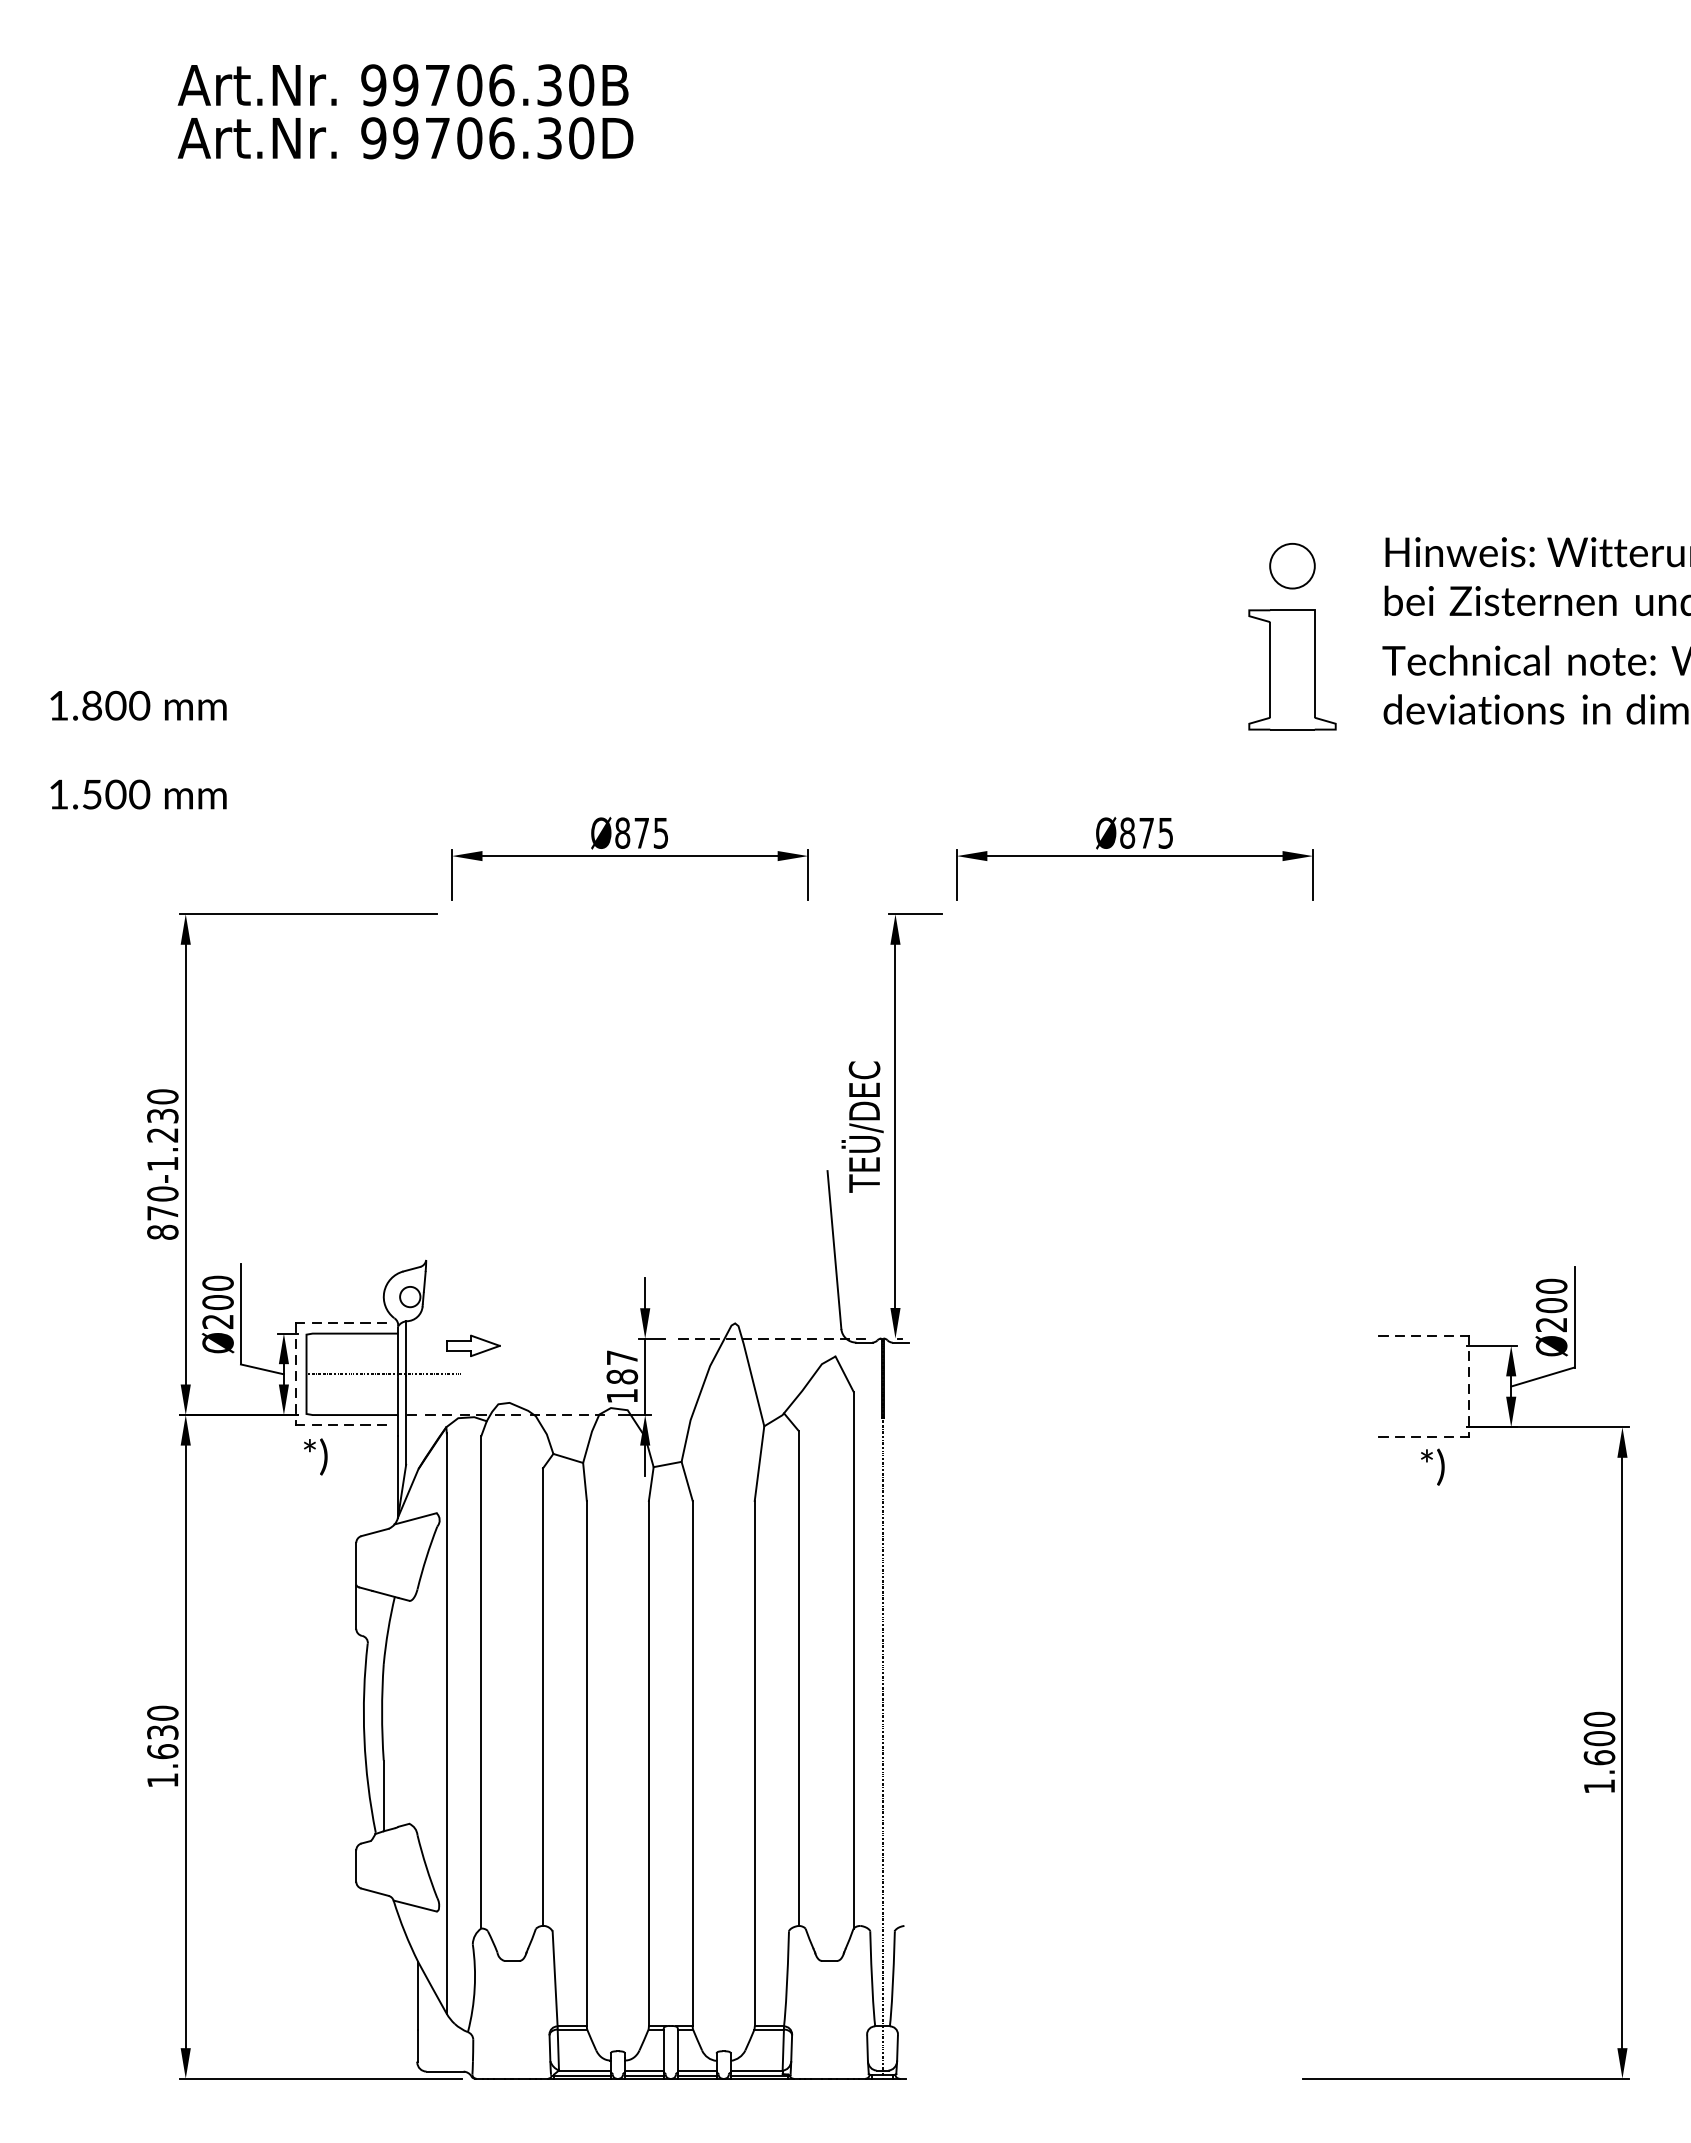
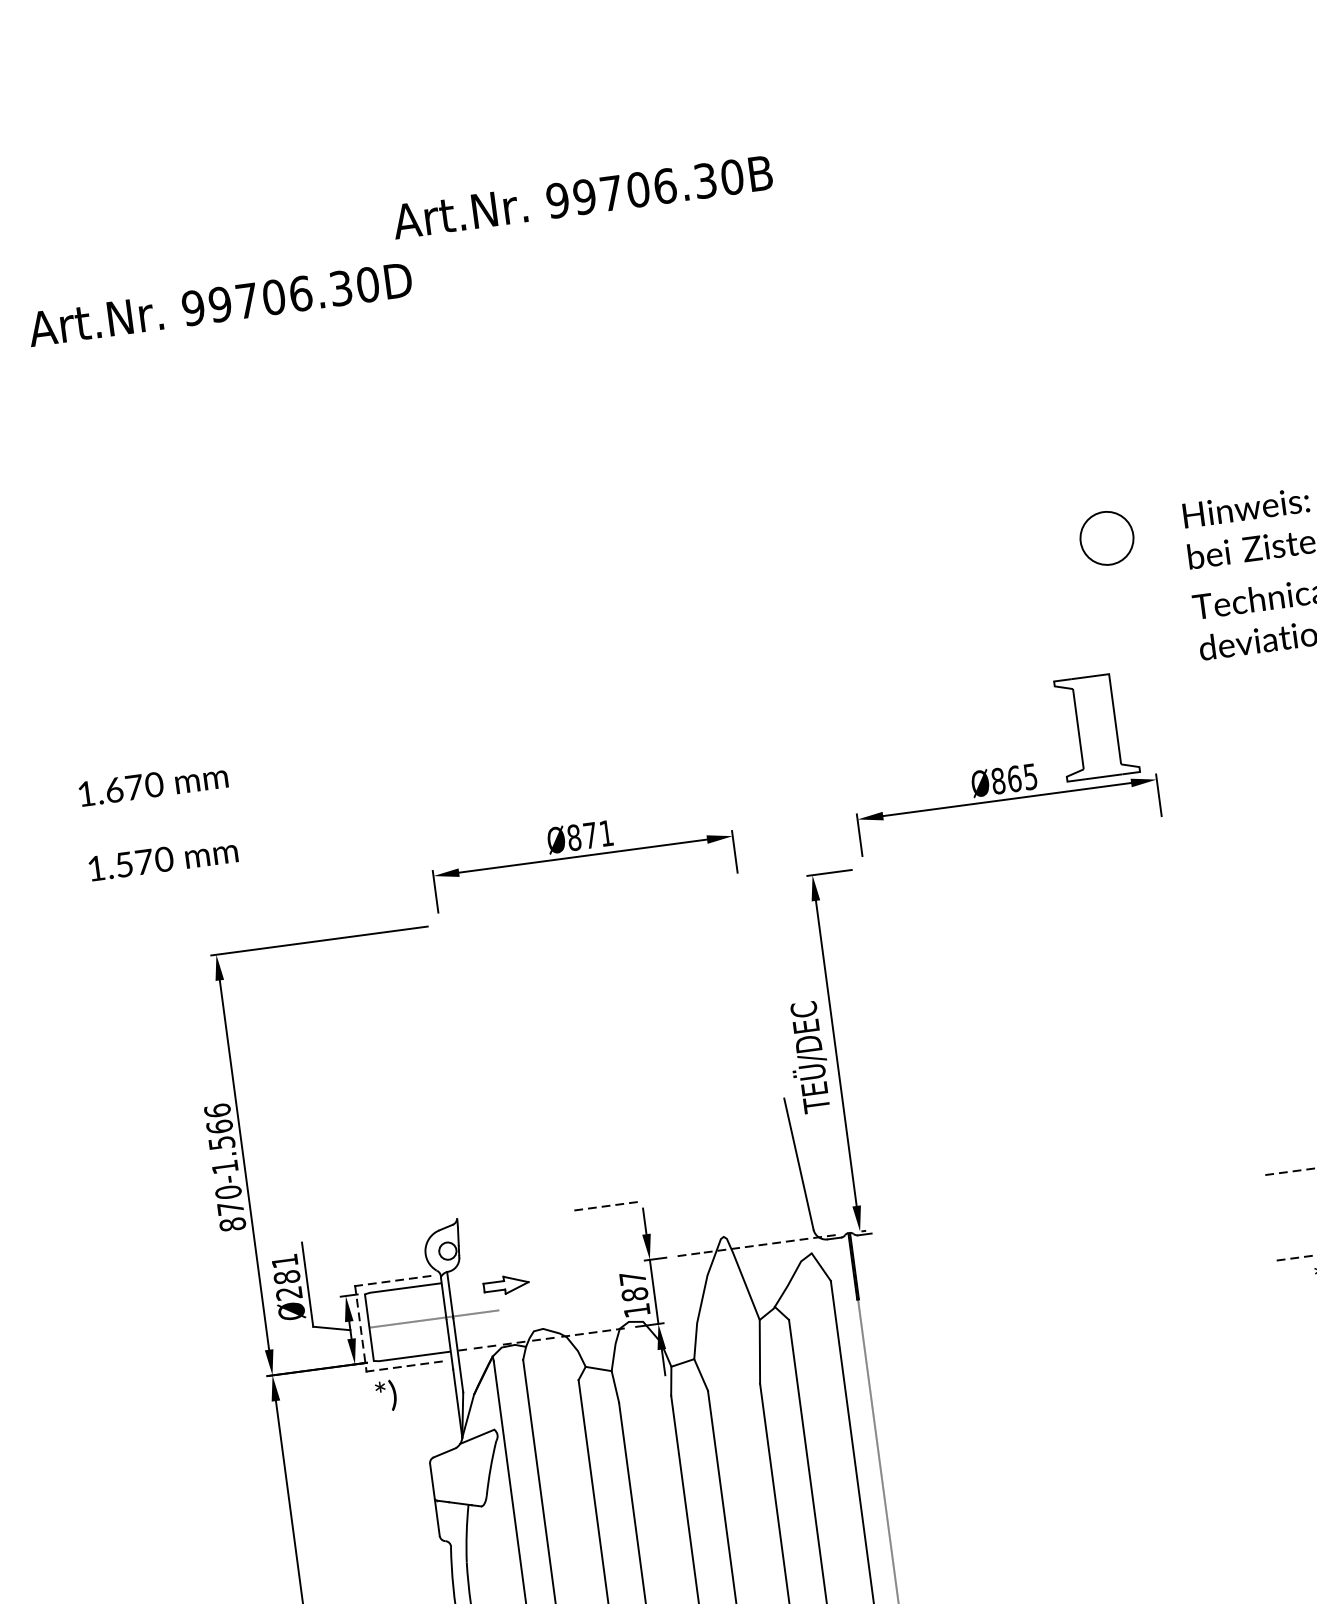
text: (402, 85) -> (581, 197), moved
text: (405, 138) -> (220, 304), moved
circle: (1292, 565) -> (1106, 537), size x1.4
part: (1292, 669) -> (1097, 726), moved
text: (104, 705) -> (124, 788), 1.800 -> 1.670
text: (115, 794) -> (143, 862), 1.500 -> 1.570
text: (1146, 832) -> (1014, 778), Ø875 -> Ø865
text: (660, 833) -> (606, 833), Ø875 -> Ø871
text: (162, 1115) -> (219, 1126), 870-1.230 -> 870-1.566
line: (602, 1268) -> (606, 1205), added
text: (217, 1292) -> (285, 1268), Ø200 -> Ø281

